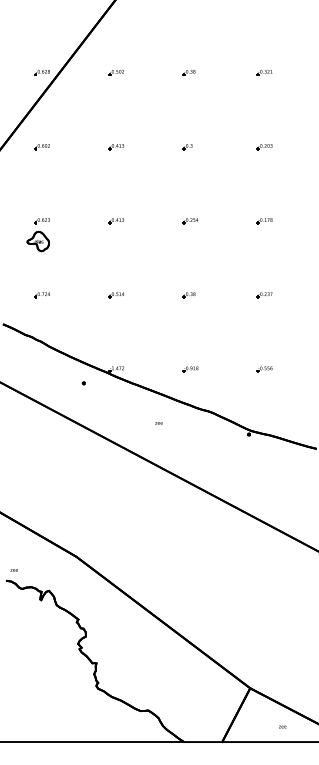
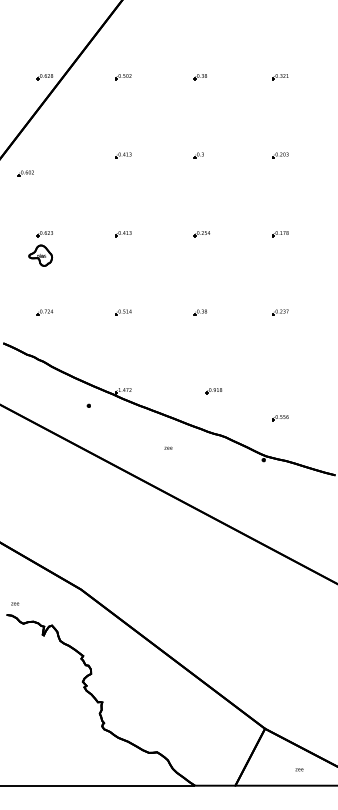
part: (41, 146) -> (25, 173), moved
part: (190, 369) -> (213, 391), moved
part: (264, 369) -> (280, 418), moved

